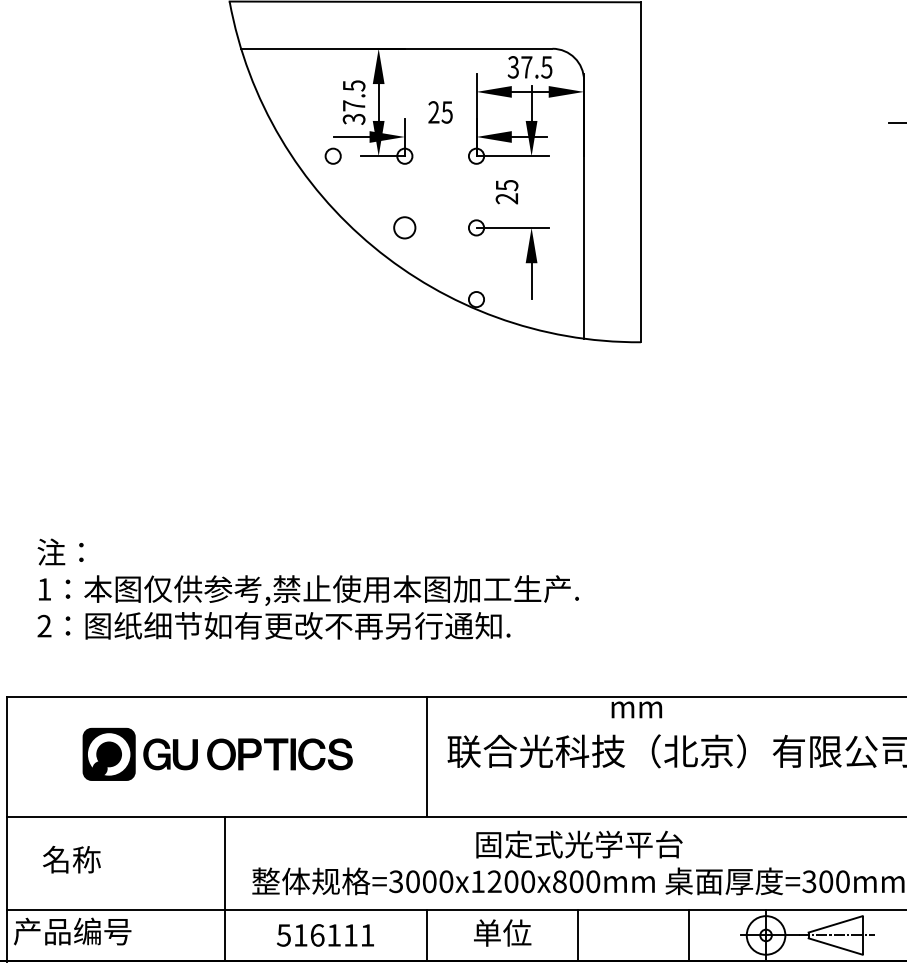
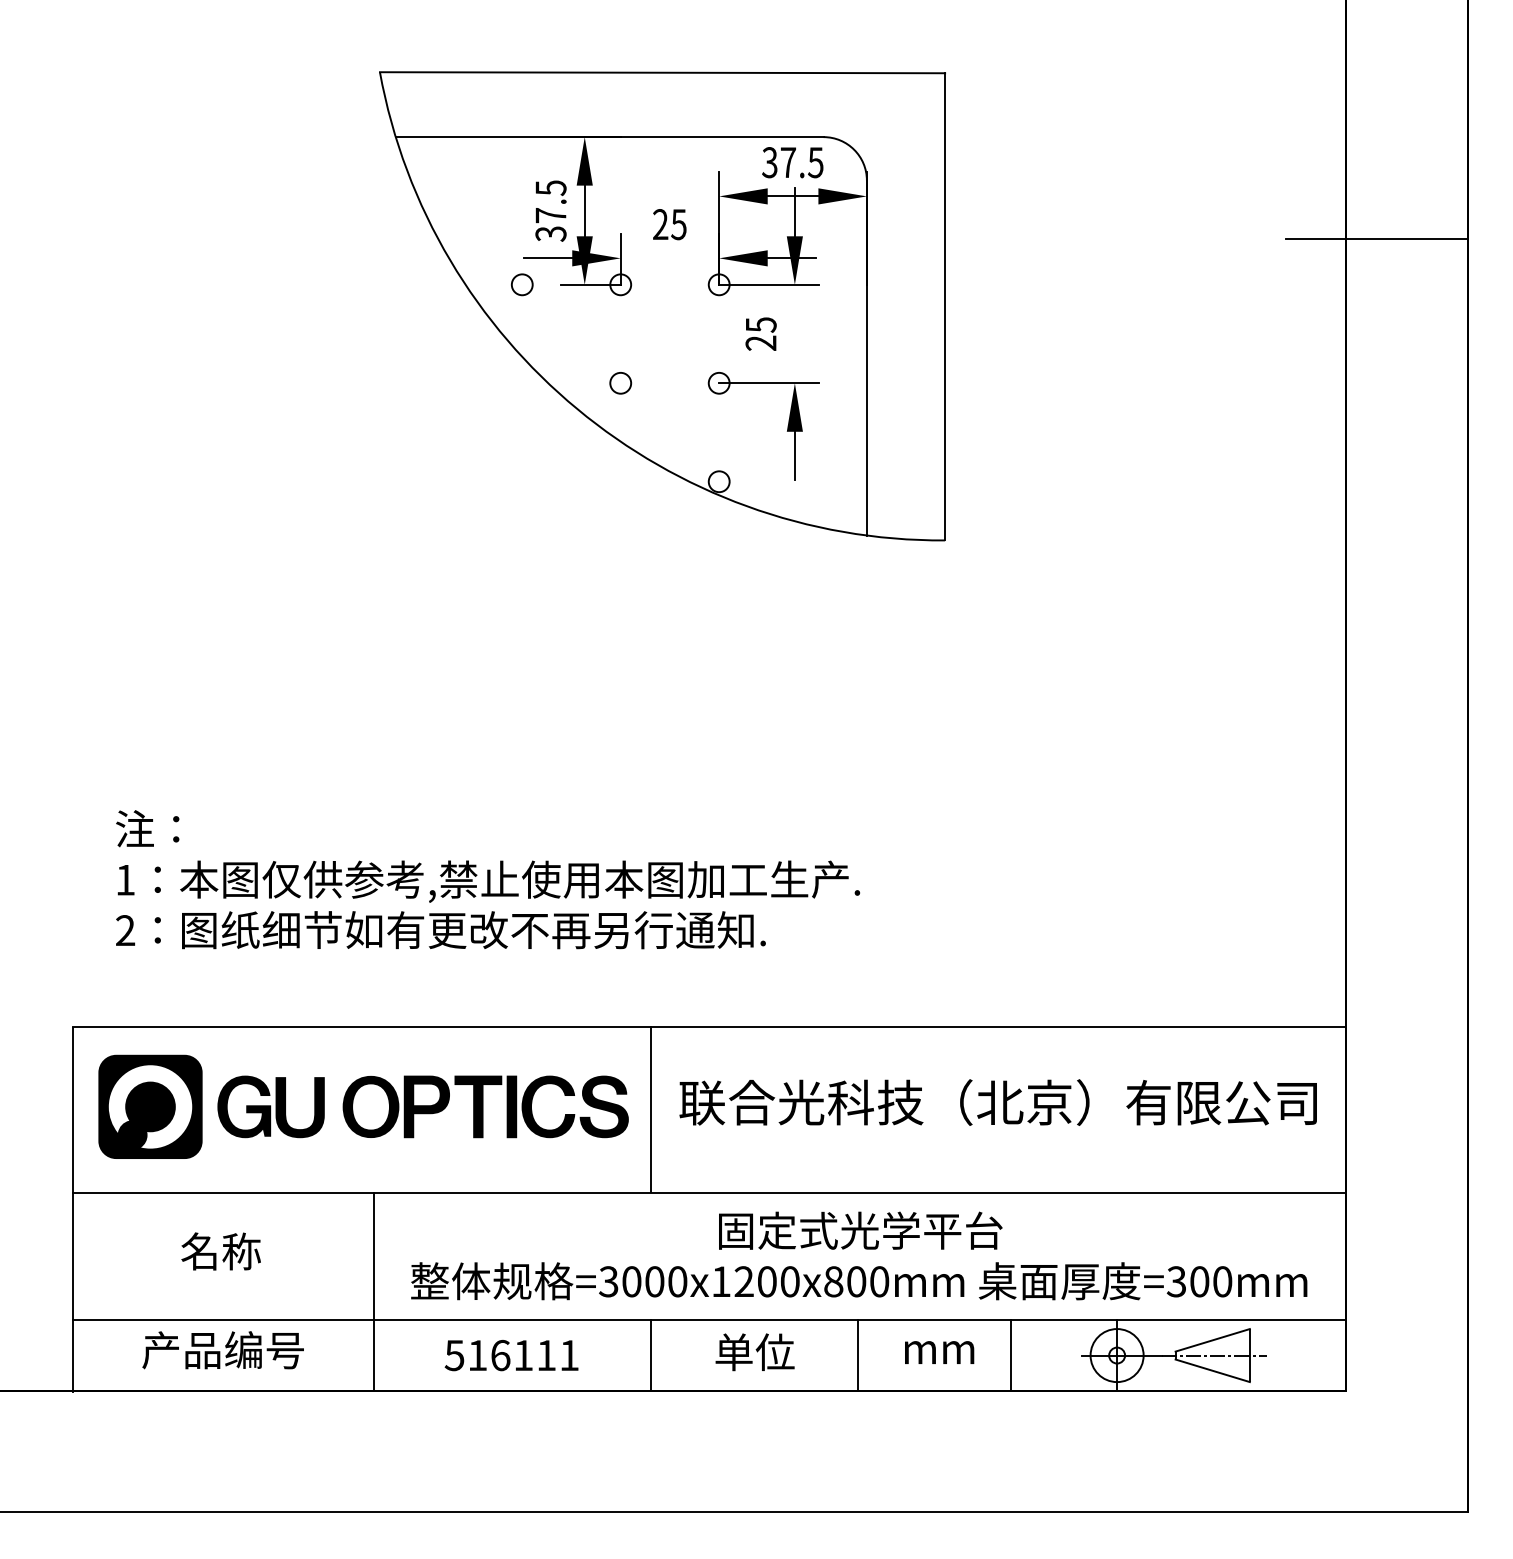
circle: (404, 228) -> (620, 383), size x0.71
text: (636, 709) -> (939, 1352), moved
part: (217, 754) -> (363, 1106), size x1.43
text: (71, 859) -> (220, 1251), moved
text: (72, 931) -> (222, 1350), moved

